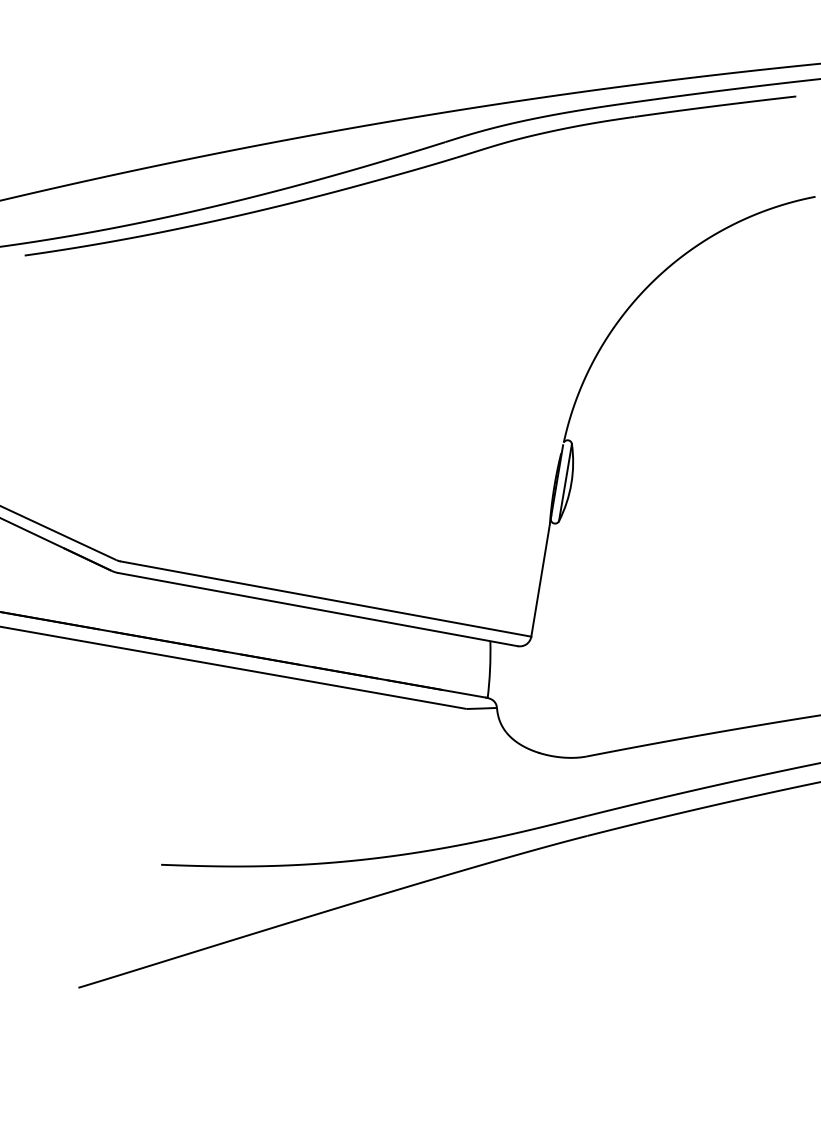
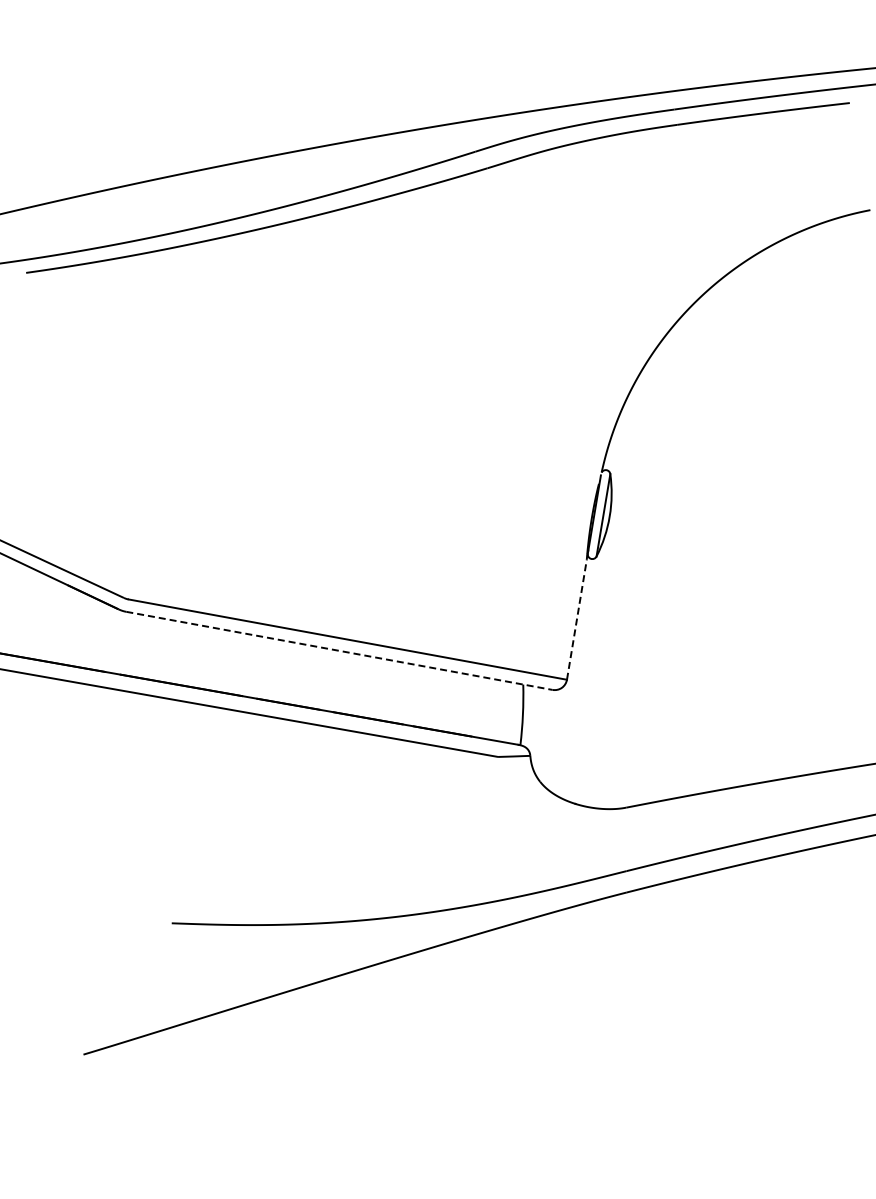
line: (540, 580) -> (576, 619), solid -> dashed
line: (318, 609) -> (339, 650), solid -> dashed

